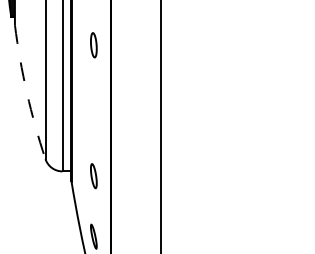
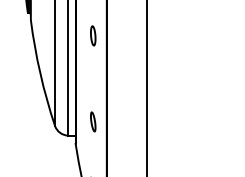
arc: (26, 92) -> (40, 73), dashed -> solid
part: (93, 176) -> (92, 122), moved

